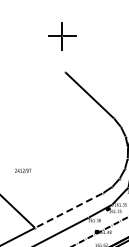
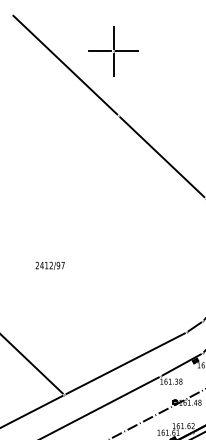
line: (35, 43) -> (65, 64), added
text: (23, 170) -> (50, 265), moved
line: (68, 210) -> (124, 363), dashed -> solid

